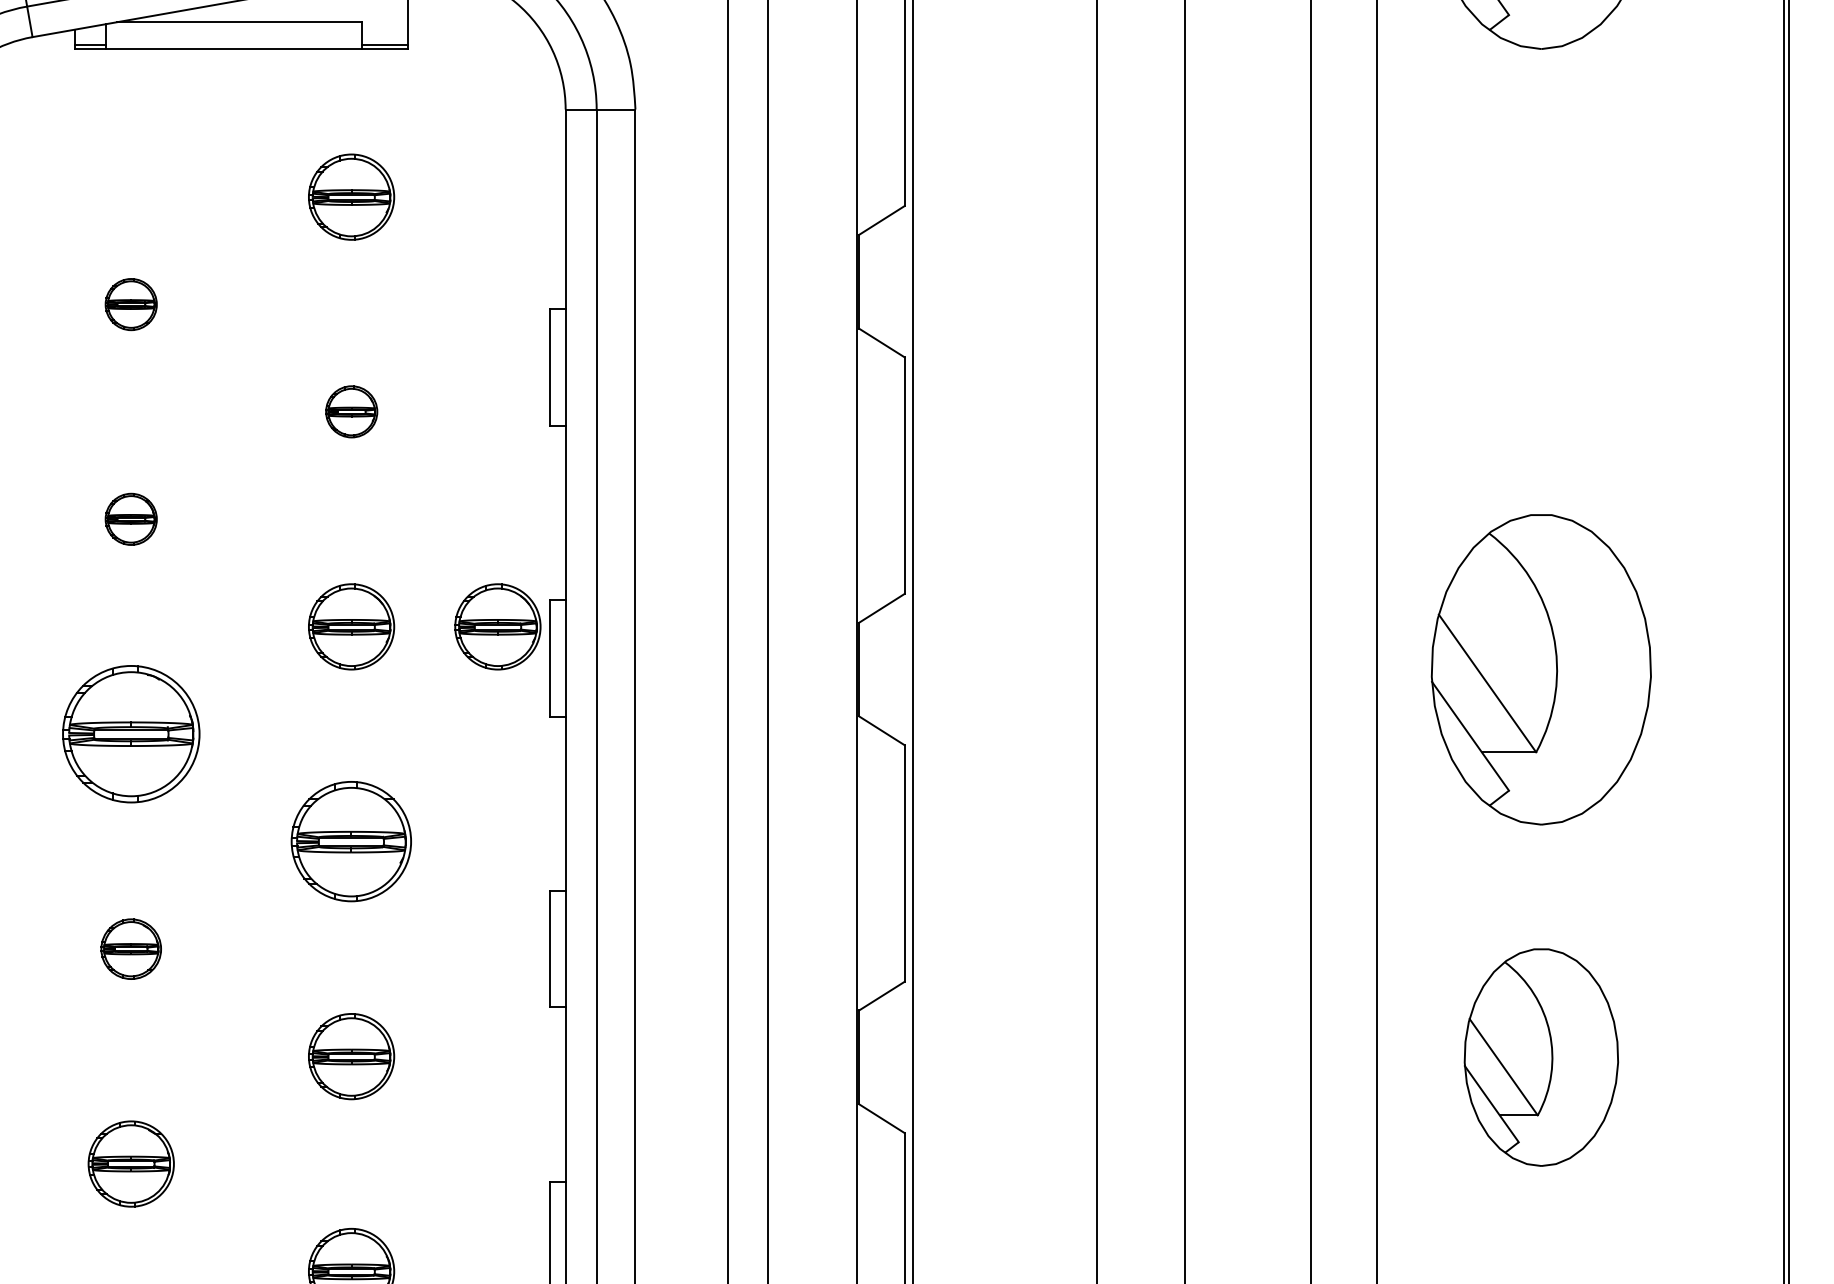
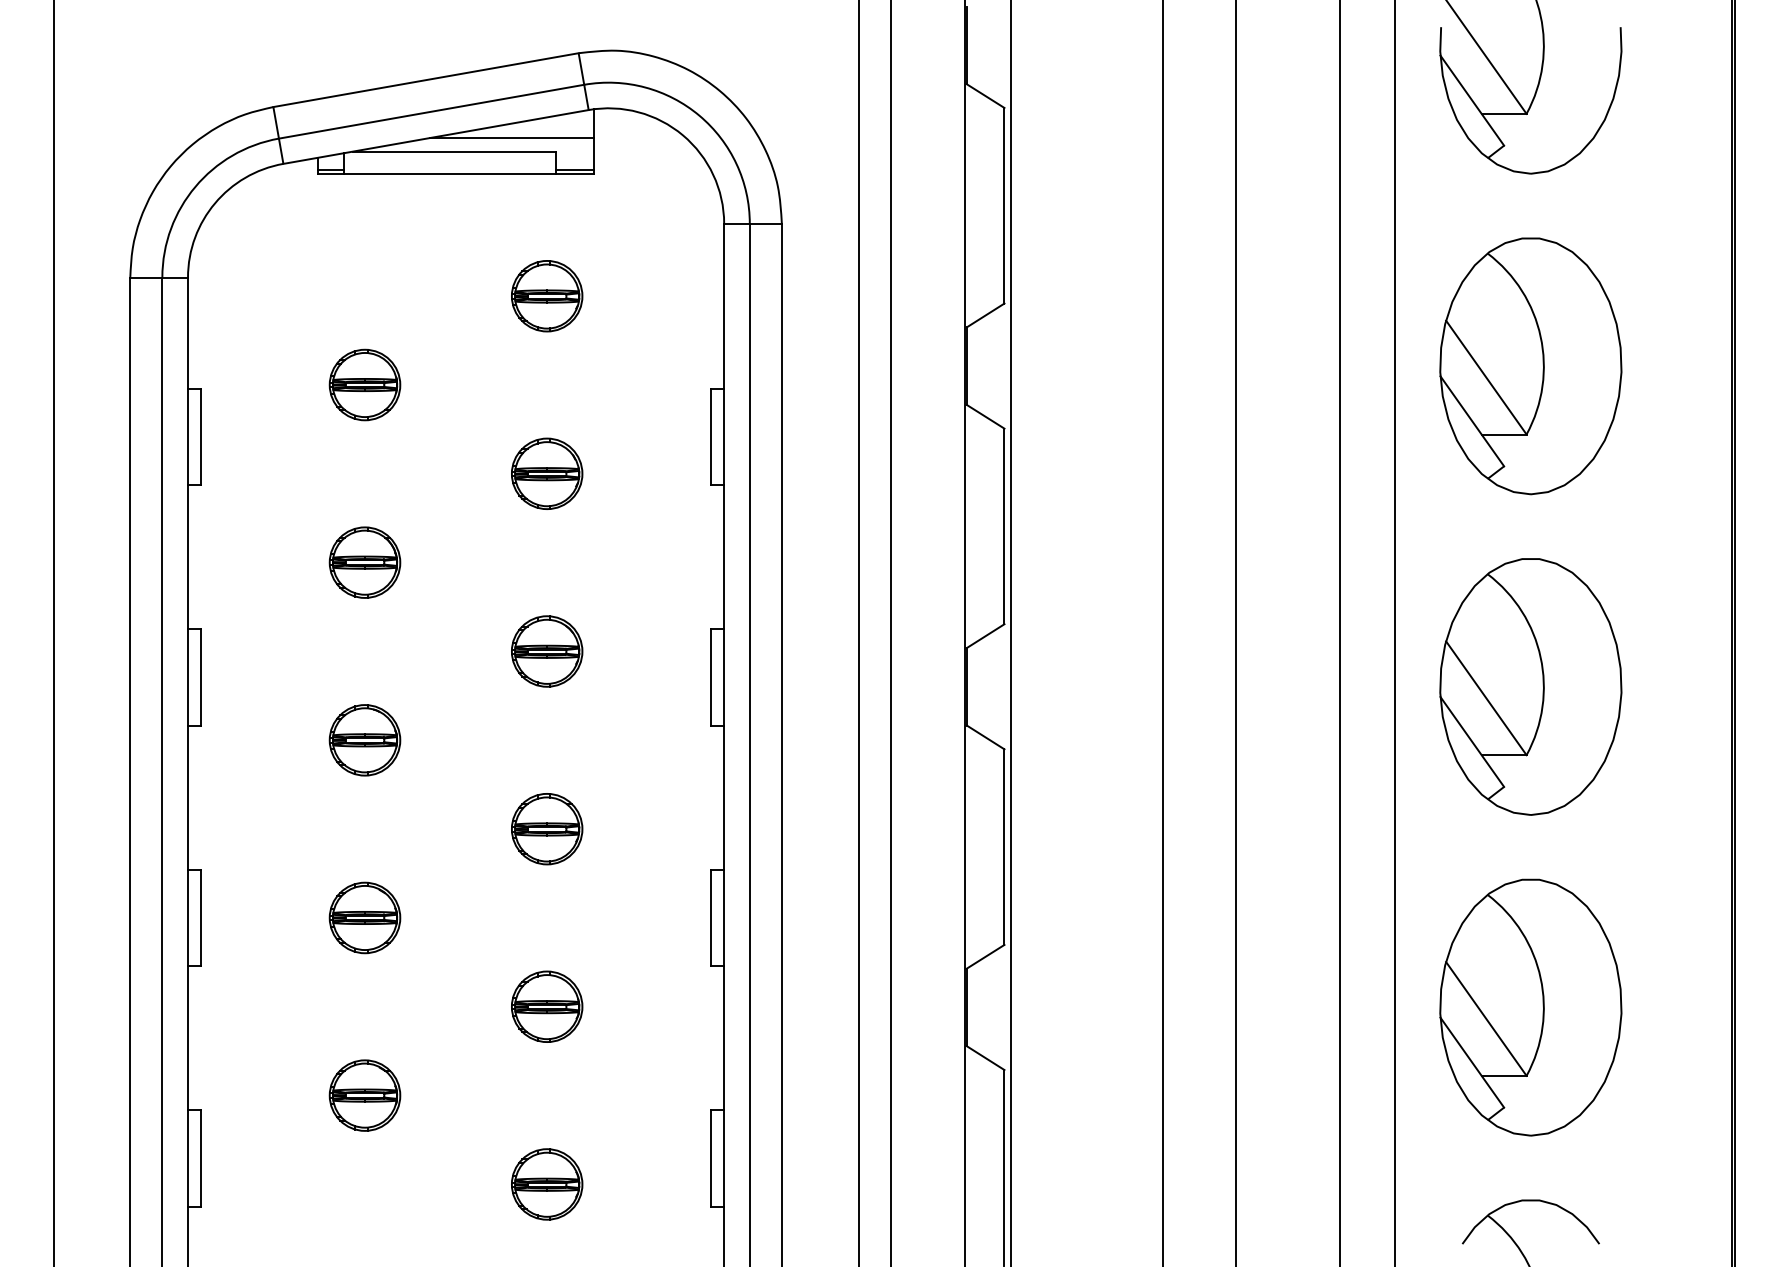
line: (308, 6) -> (511, 138), added
part: (1540, 282) -> (1530, 366), added
part: (130, 303) -> (364, 384), size x1.67
part: (351, 411) -> (547, 473), size x1.67
part: (130, 519) -> (364, 562), size x1.67
part: (498, 626) -> (668, 651), removed
part: (130, 734) -> (364, 740), size x0.62
part: (351, 842) -> (547, 829), size x0.71
part: (130, 948) -> (364, 917), size x1.43
part: (1540, 1057) -> (1530, 1007), size x1.43

